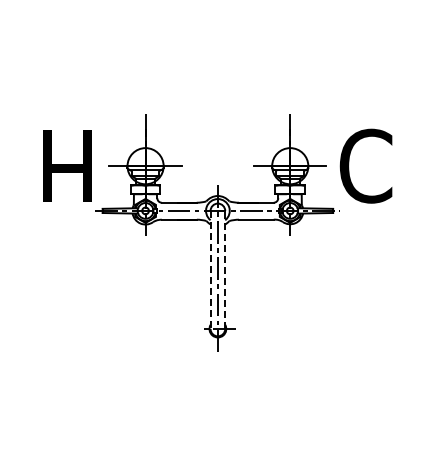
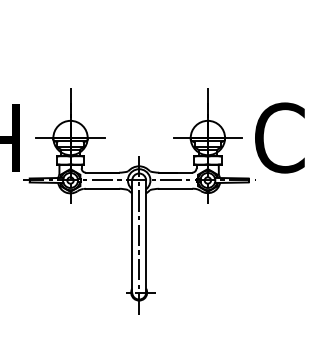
line: (225, 269) -> (146, 236), dashed -> solid
line: (210, 270) -> (132, 237), dashed -> solid

